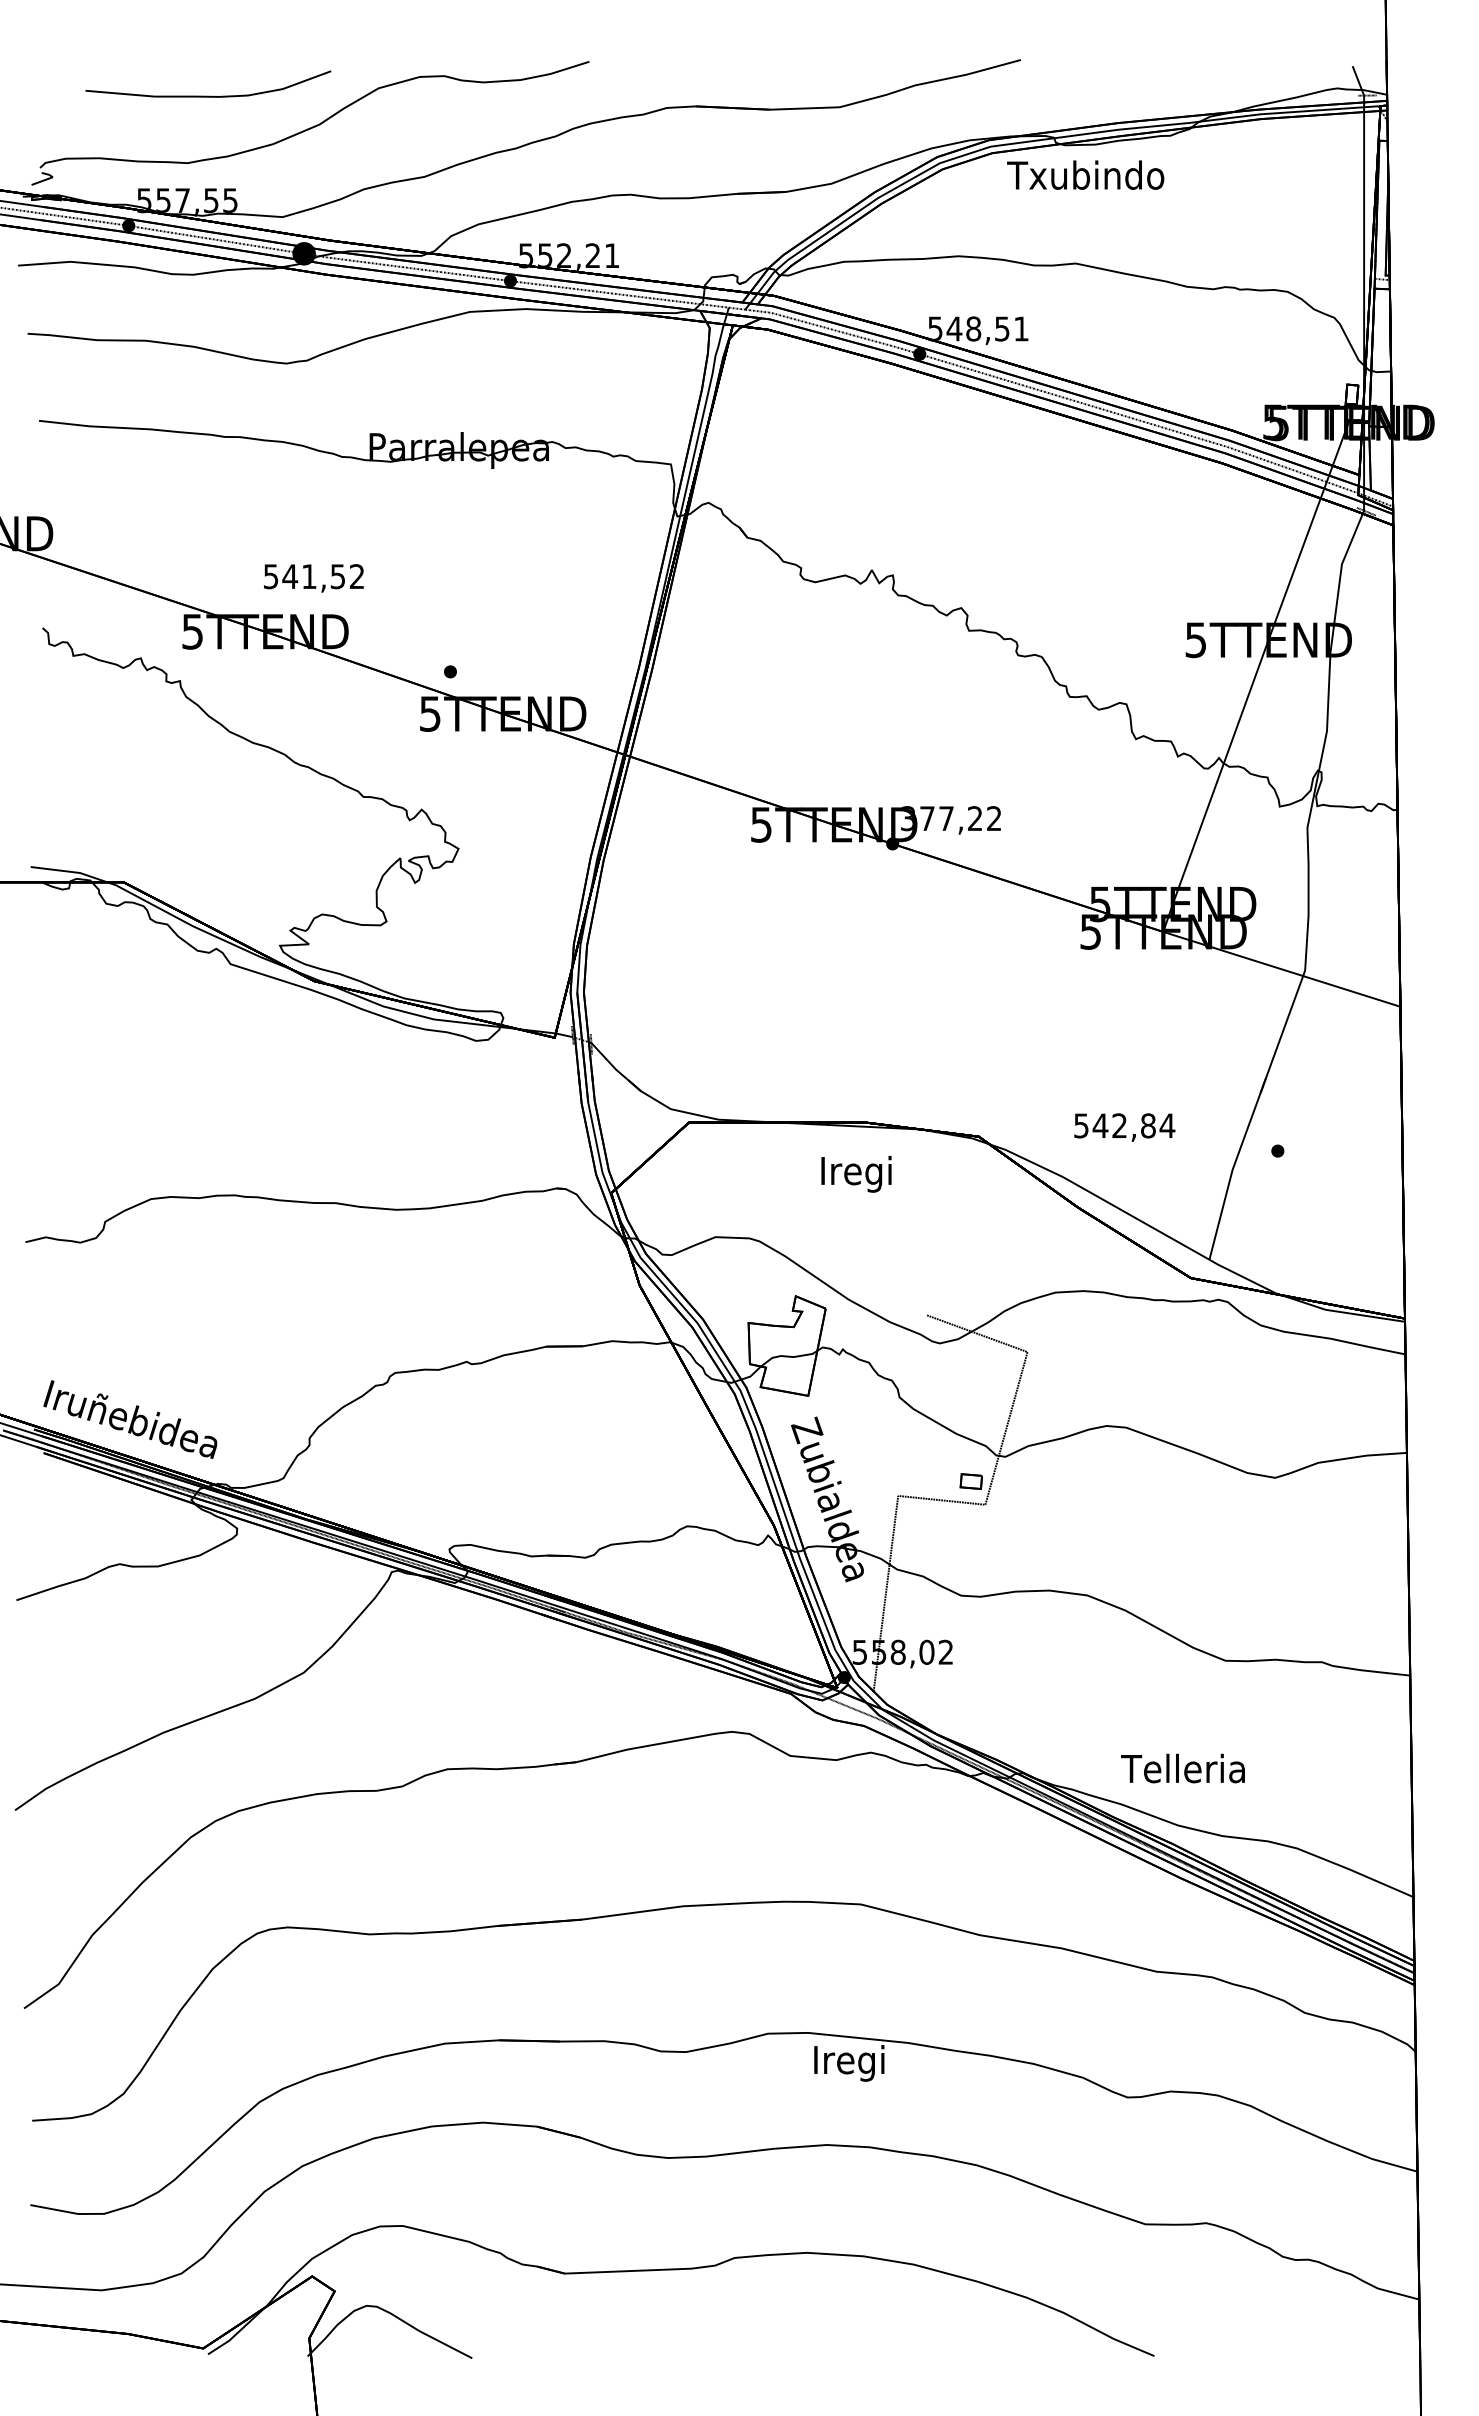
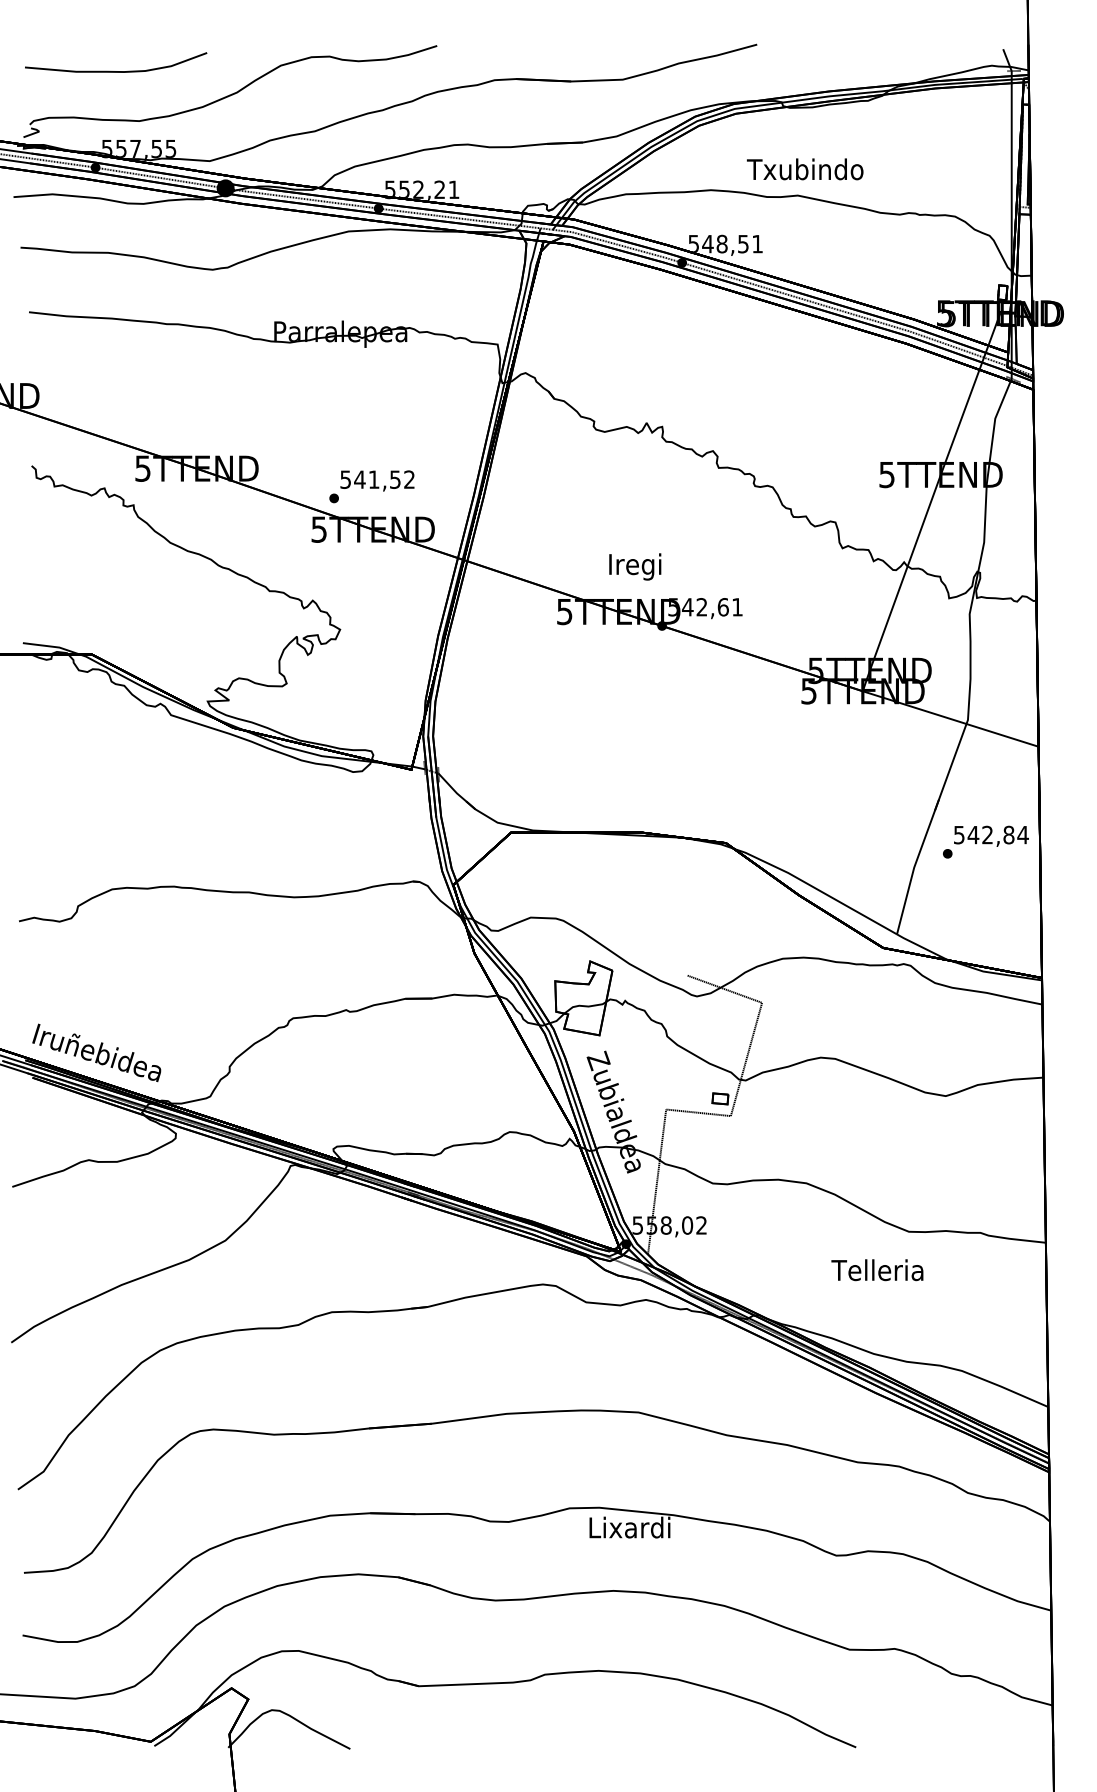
part: (208, 95) -> (116, 70), moved
text: (1085, 174) -> (805, 168), moved
text: (313, 578) -> (377, 481), moved
text: (951, 818) -> (705, 607), 377,22 -> 542,61
text: (1124, 1127) -> (991, 836), moved
text: (856, 1173) -> (635, 566), moved
text: (1182, 1768) -> (877, 1270), moved
text: (848, 2063) -> (629, 1530), Iregi -> Lixardi

